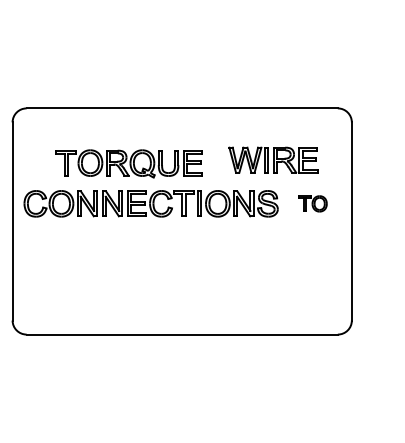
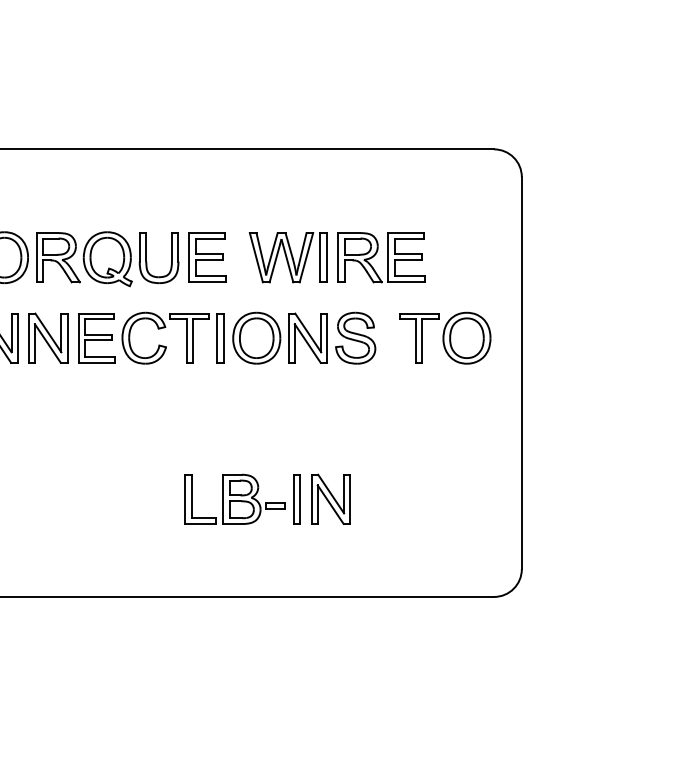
part: (273, 159) -> (337, 256), moved
part: (312, 203) -> (443, 337), size x1.67
part: (223, 284) -> (267, 497), added

